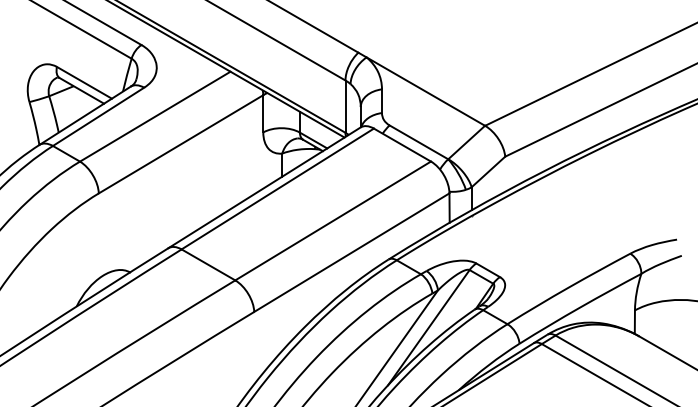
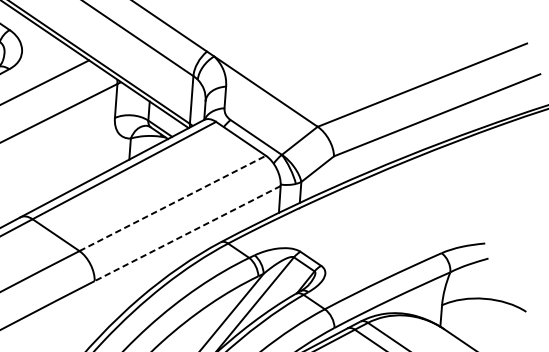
line: (333, 220) -> (173, 203), solid -> dashed
line: (351, 252) -> (187, 233), solid -> dashed

